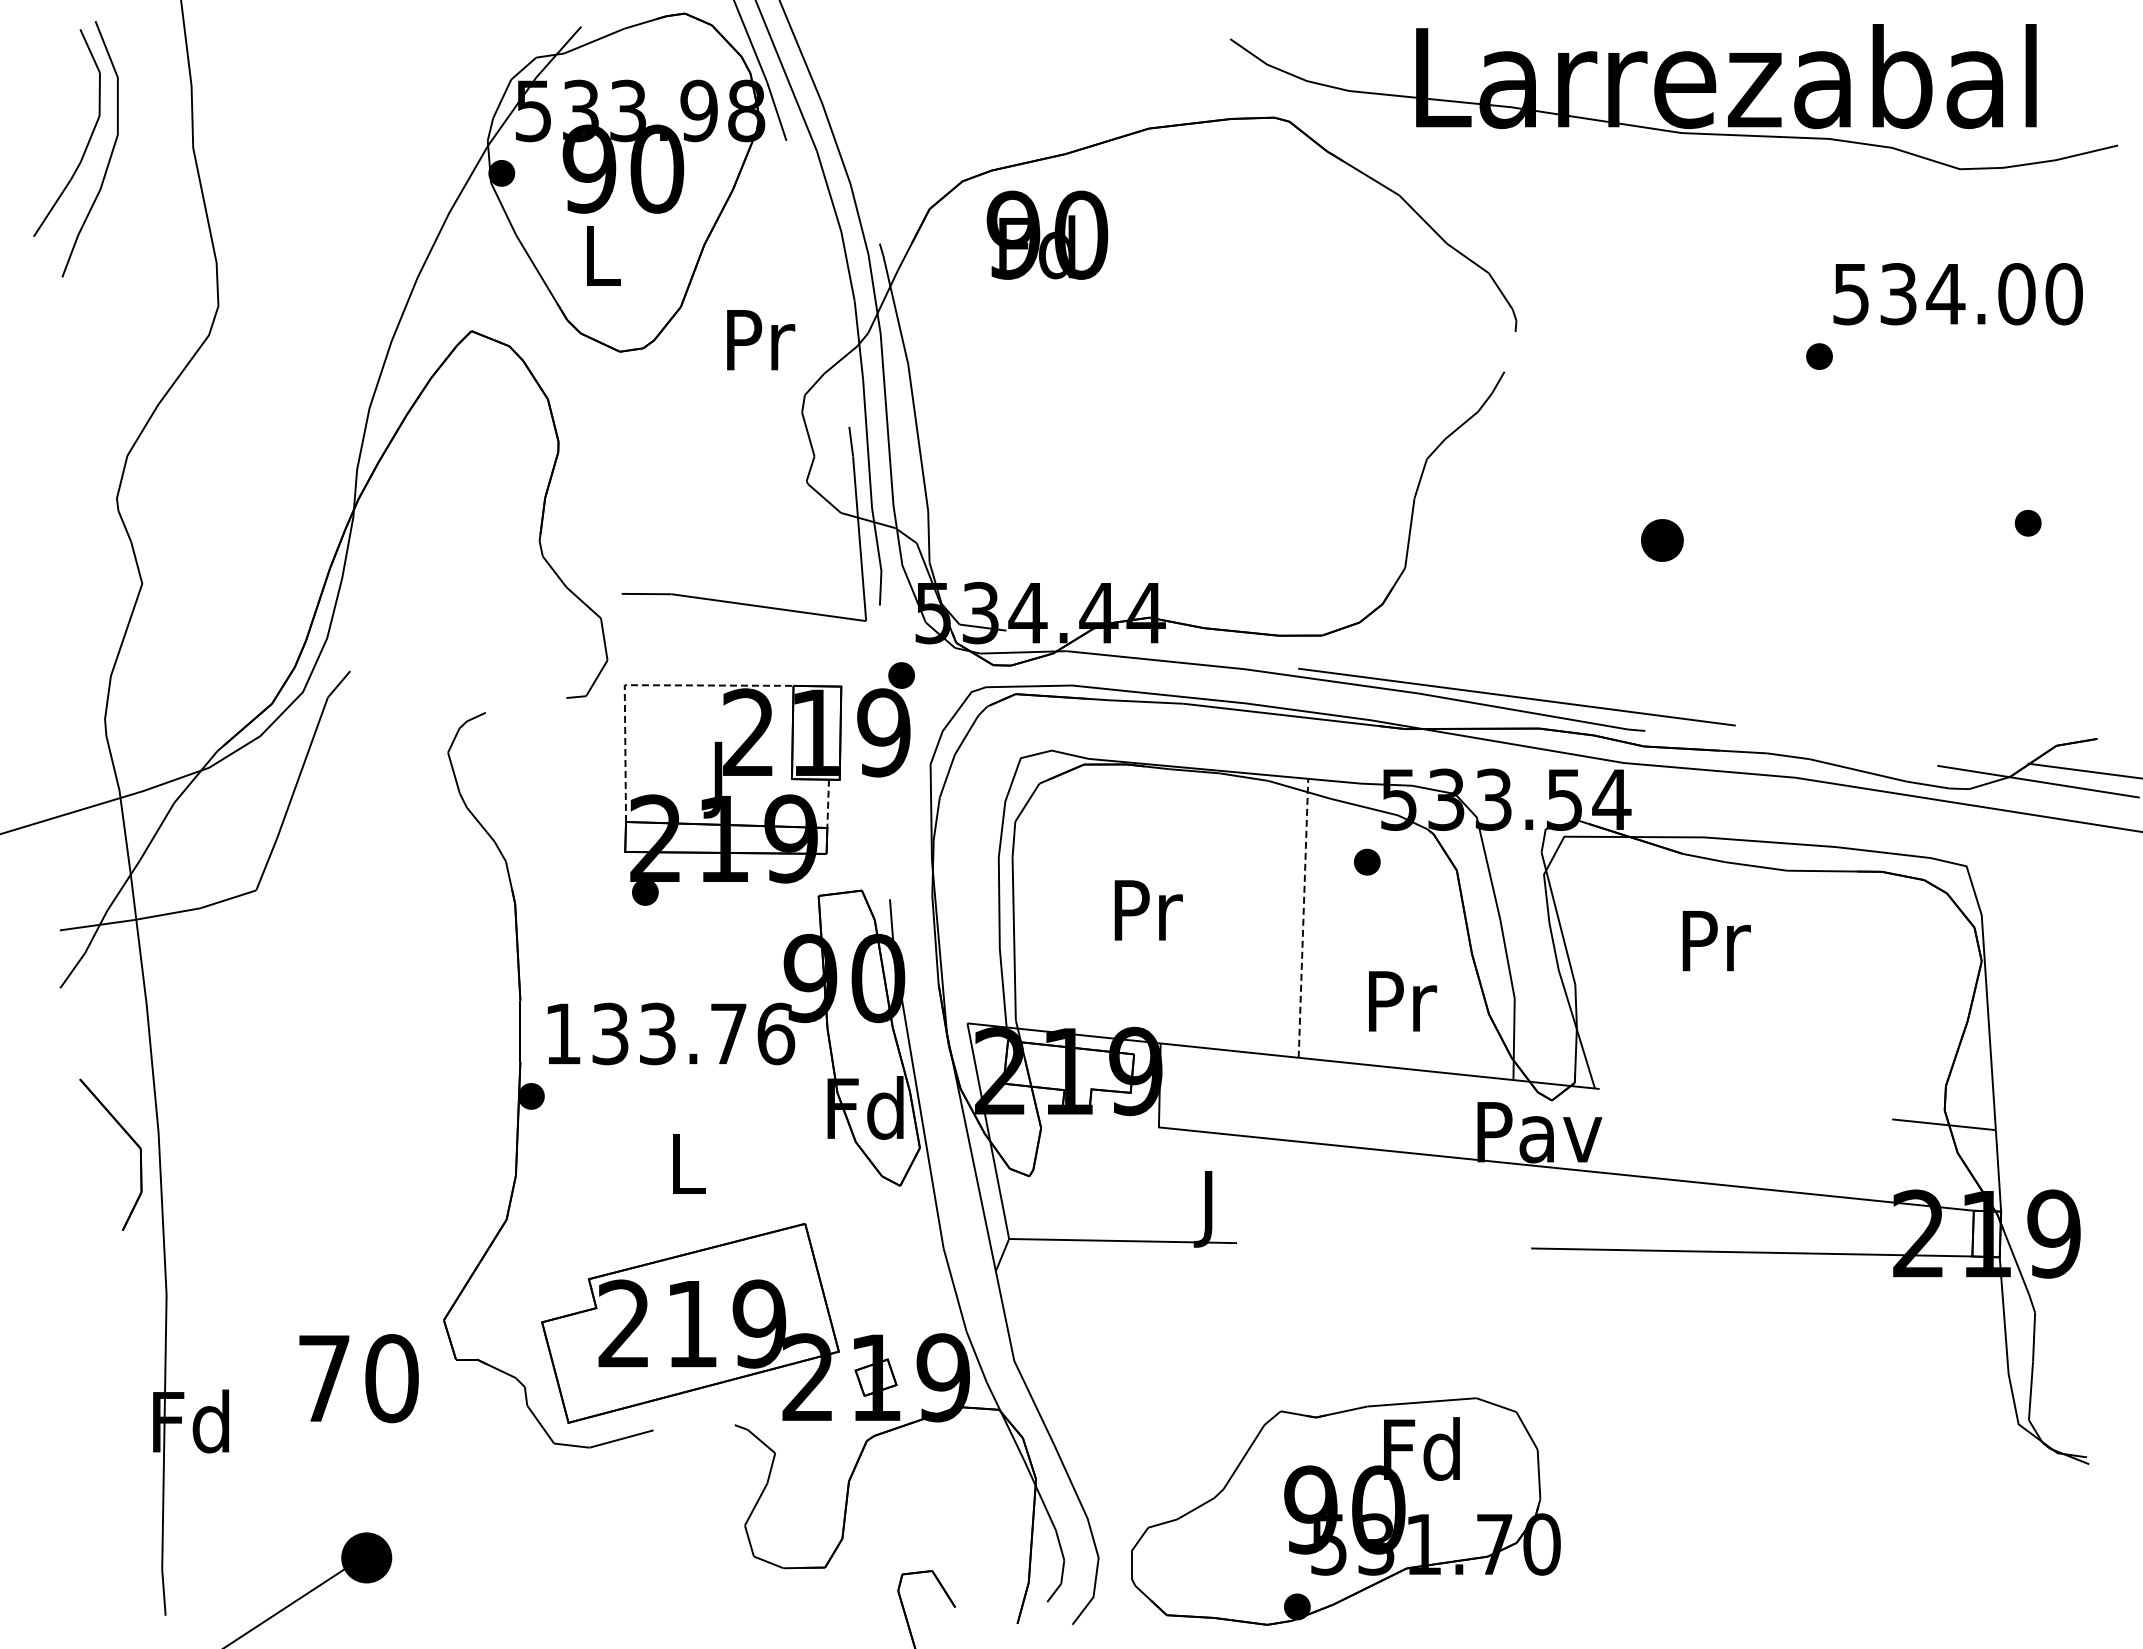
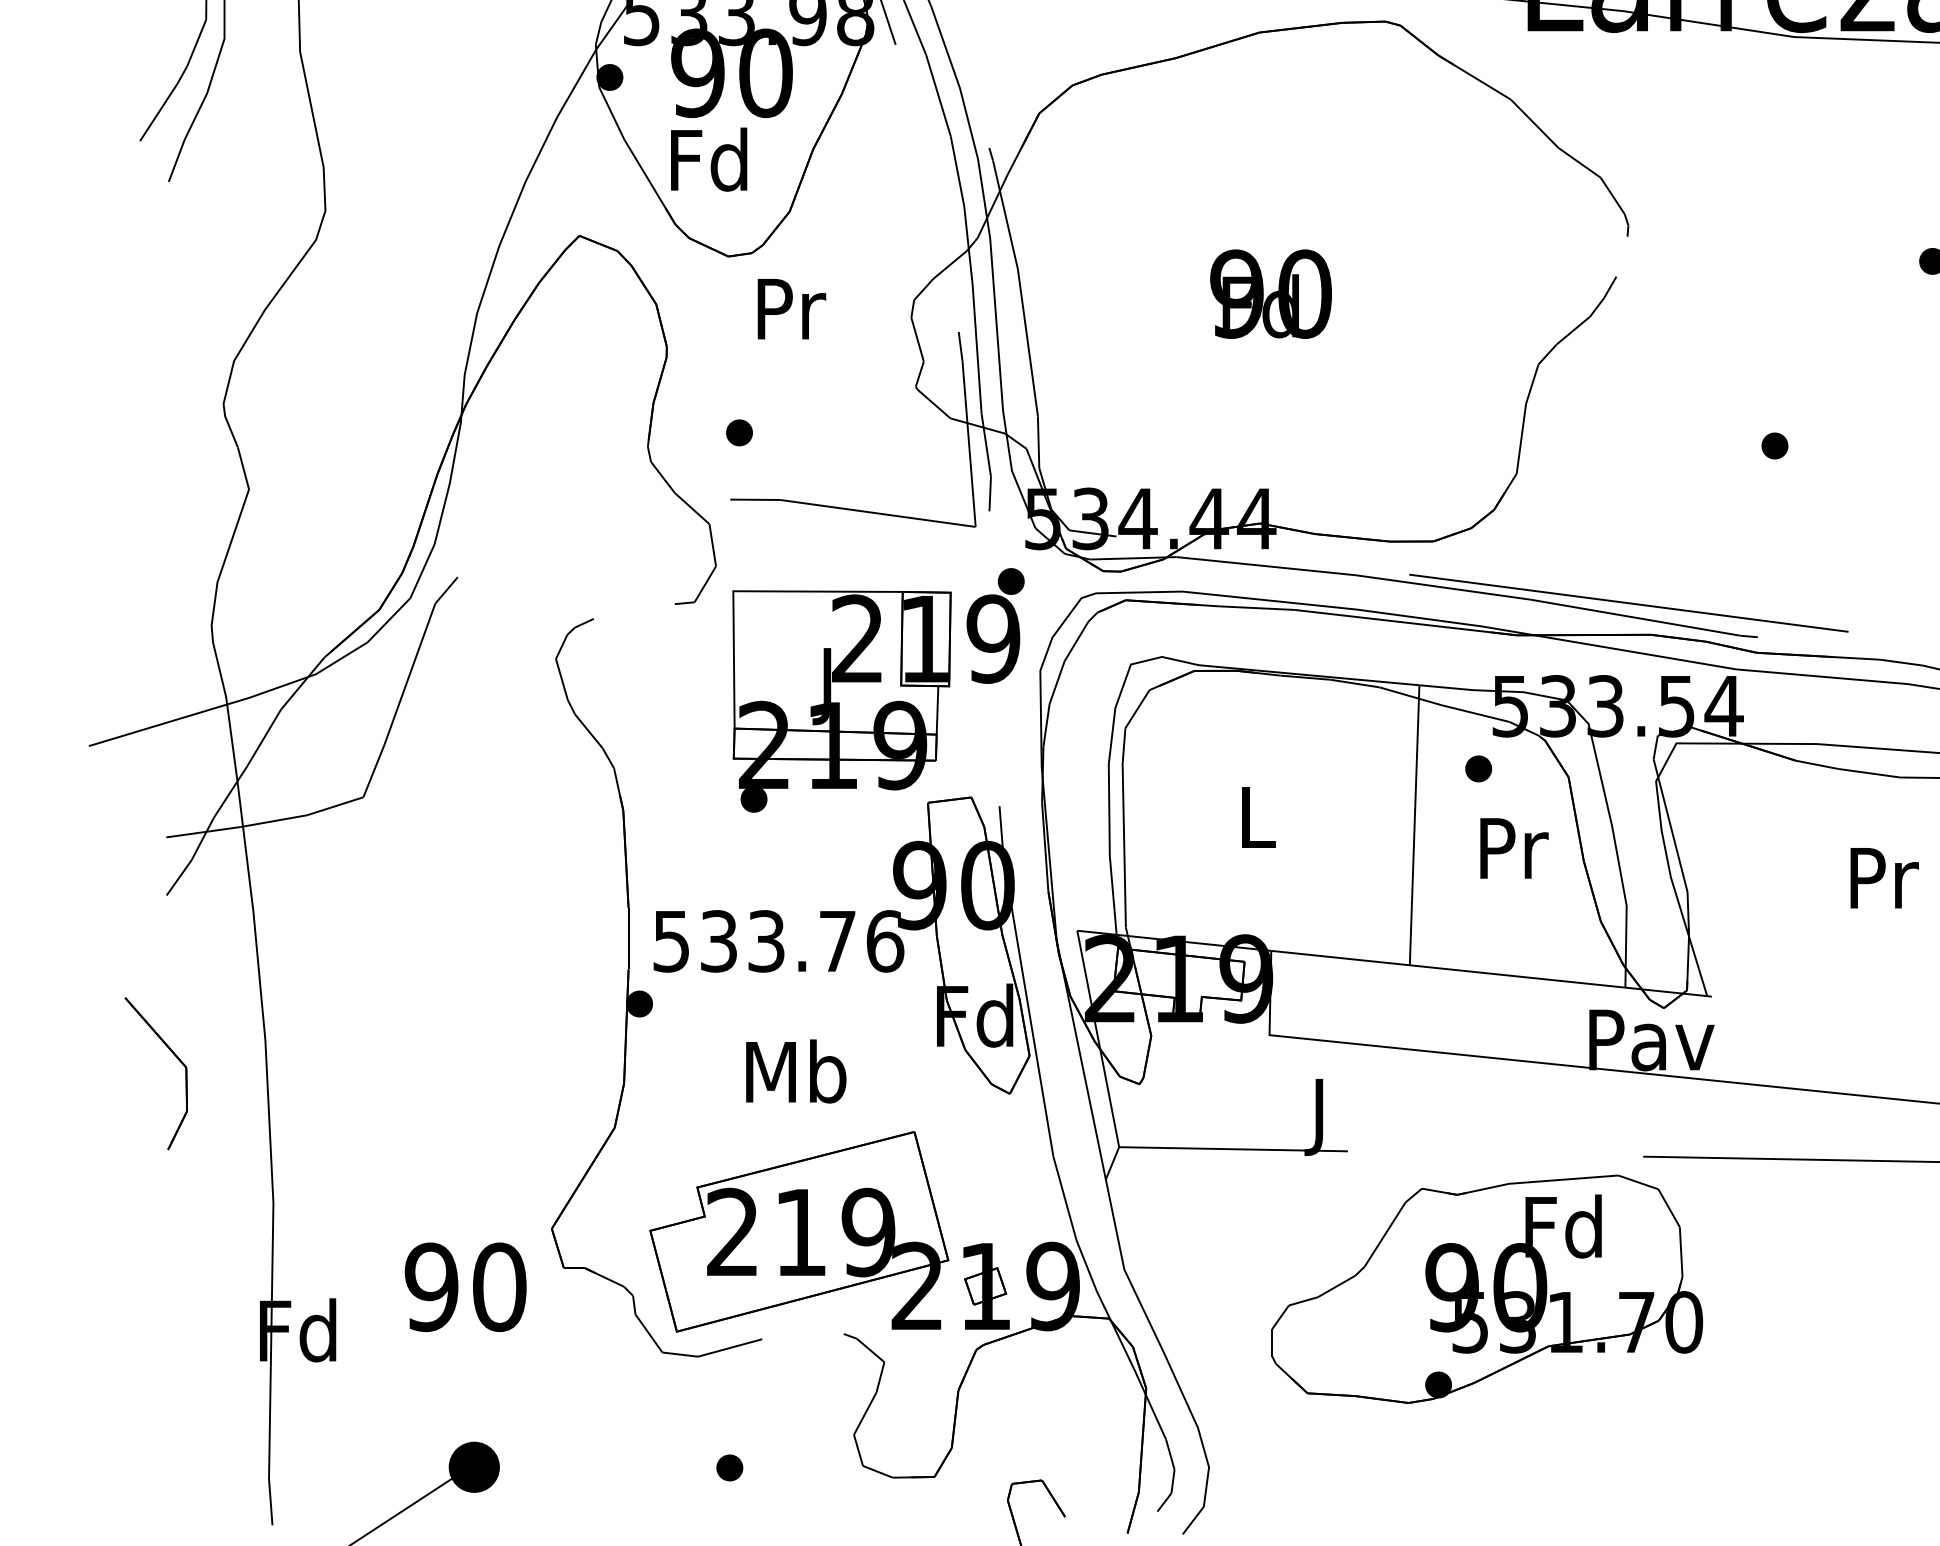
text: (1047, 234) -> (1271, 293), moved
text: (600, 255) -> (708, 159), L -> Fd
text: (761, 340) -> (792, 309), moved
part: (630, 527) -> (739, 432), added
part: (1662, 540) -> (1775, 446), size x0.62
line: (640, 685) -> (749, 591), dashed -> solid
line: (828, 804) -> (937, 711), dashed -> solid
text: (1148, 910) -> (1259, 817), Pr -> L
line: (1303, 918) -> (1414, 825), dashed -> solid
text: (1716, 941) -> (1884, 878), moved
text: (1402, 1001) -> (1514, 848), moved
text: (562, 1034) -> (670, 941), 133.76 -> 533.76
part: (128, 1136) -> (173, 1055), moved
text: (687, 1163) -> (796, 1071), L -> Mb
text: (323, 1378) -> (430, 1287), 70 -> 90
part: (1345, 1511) -> (1486, 1289), moved
part: (621, 1558) -> (730, 1467), added

